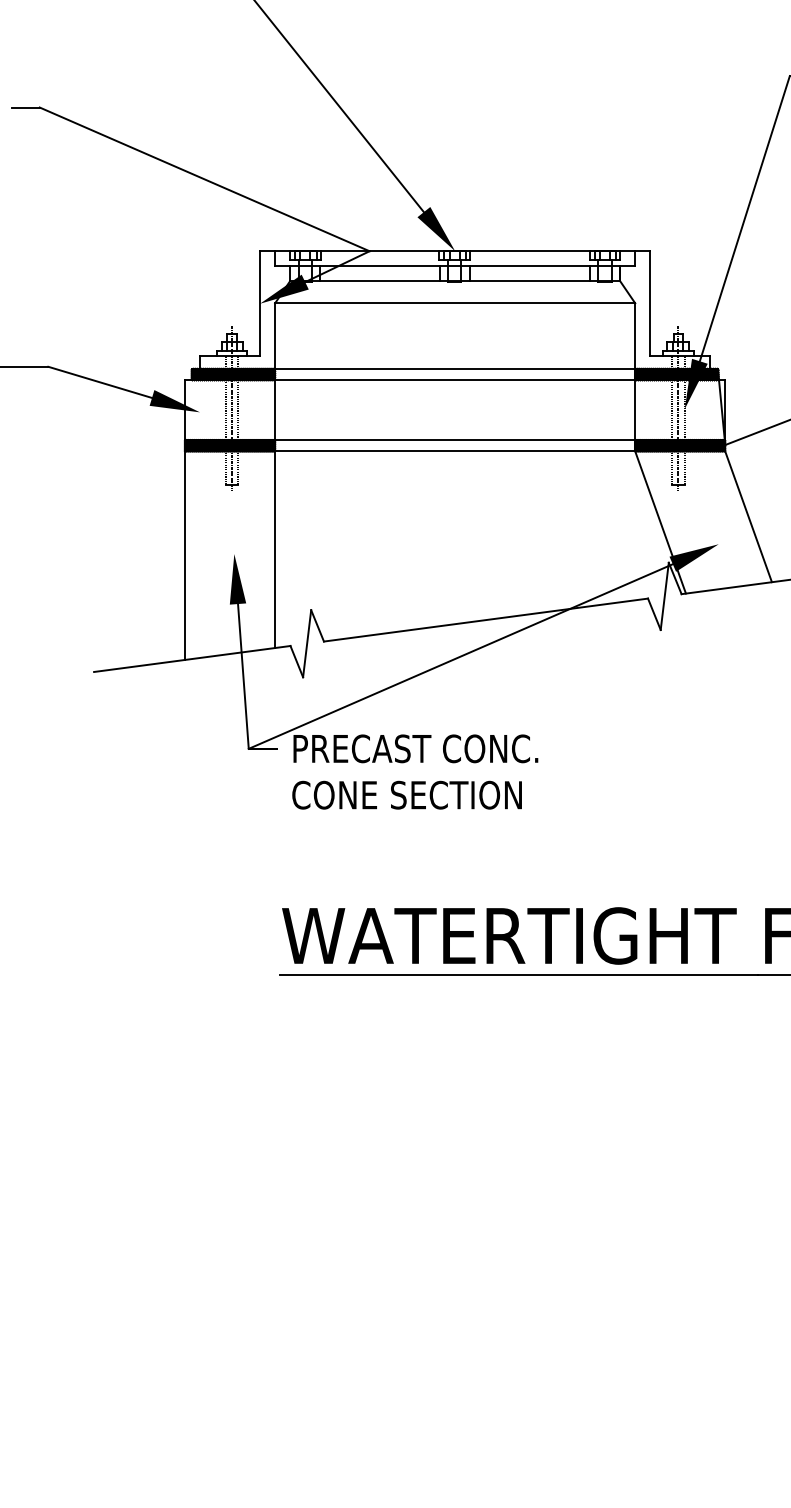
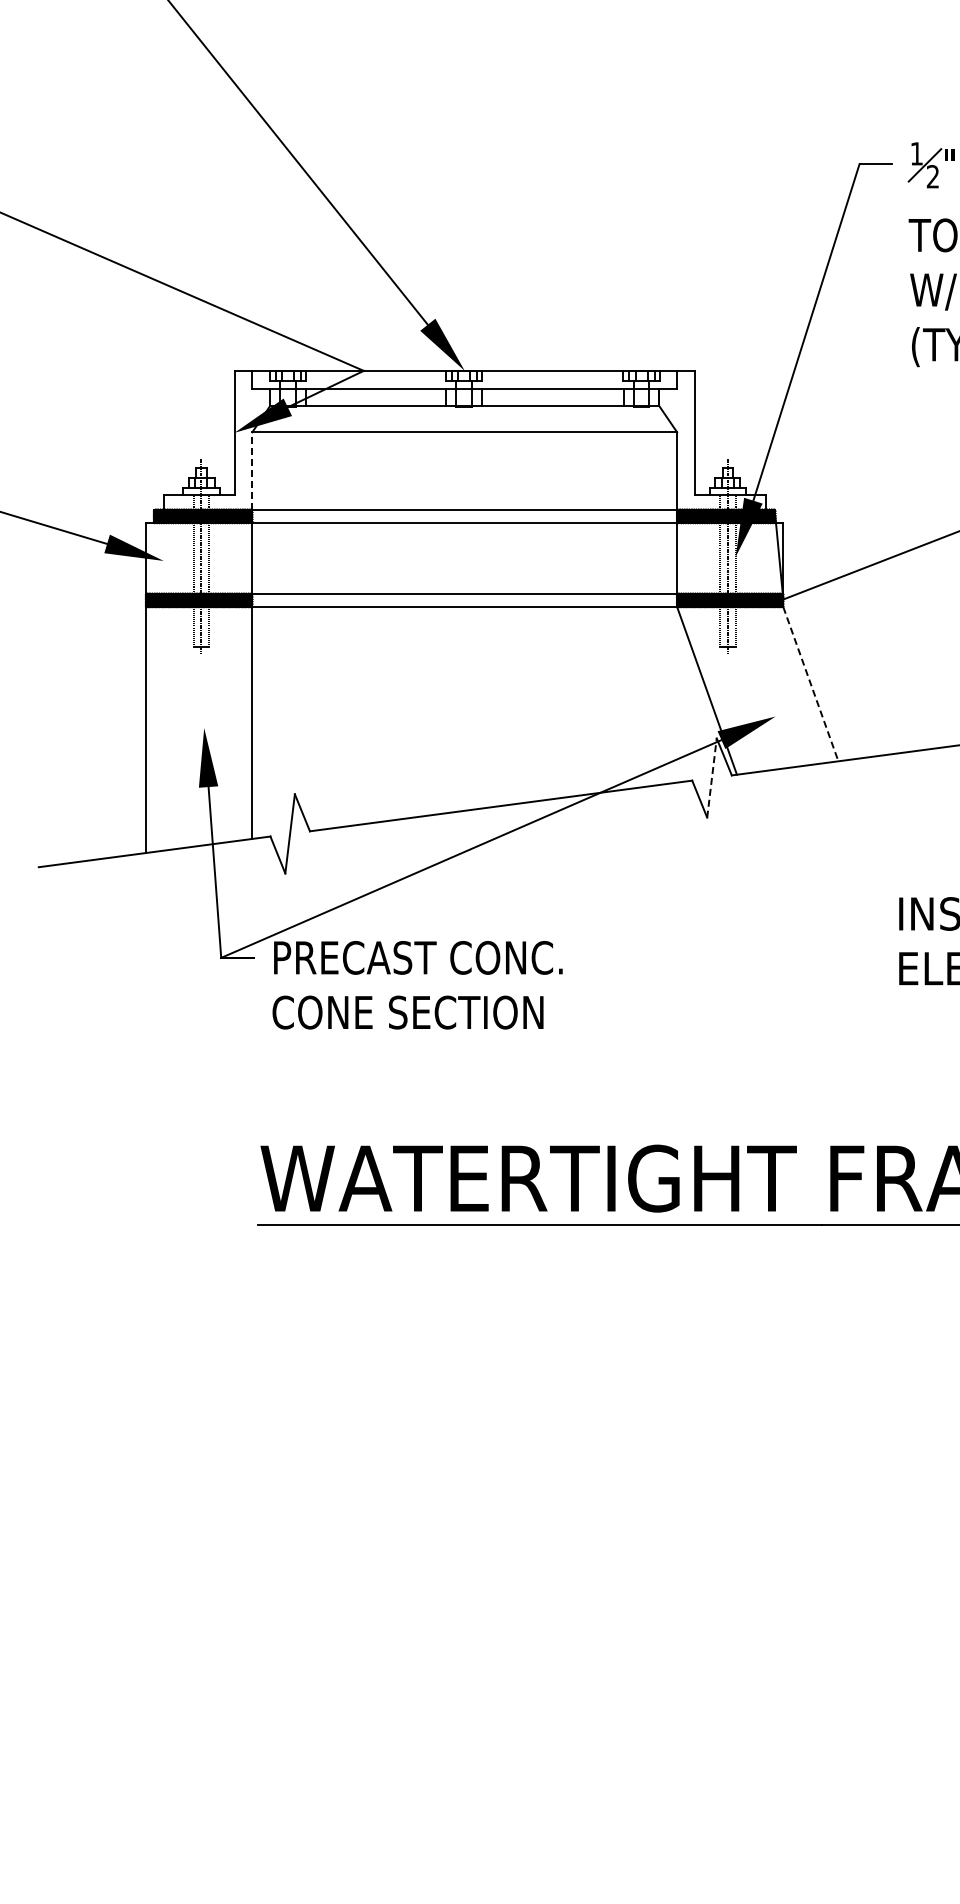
line: (275, 336) -> (252, 471), solid -> dashed
line: (748, 517) -> (810, 684), solid -> dashed
line: (664, 596) -> (711, 778), solid -> dashed

